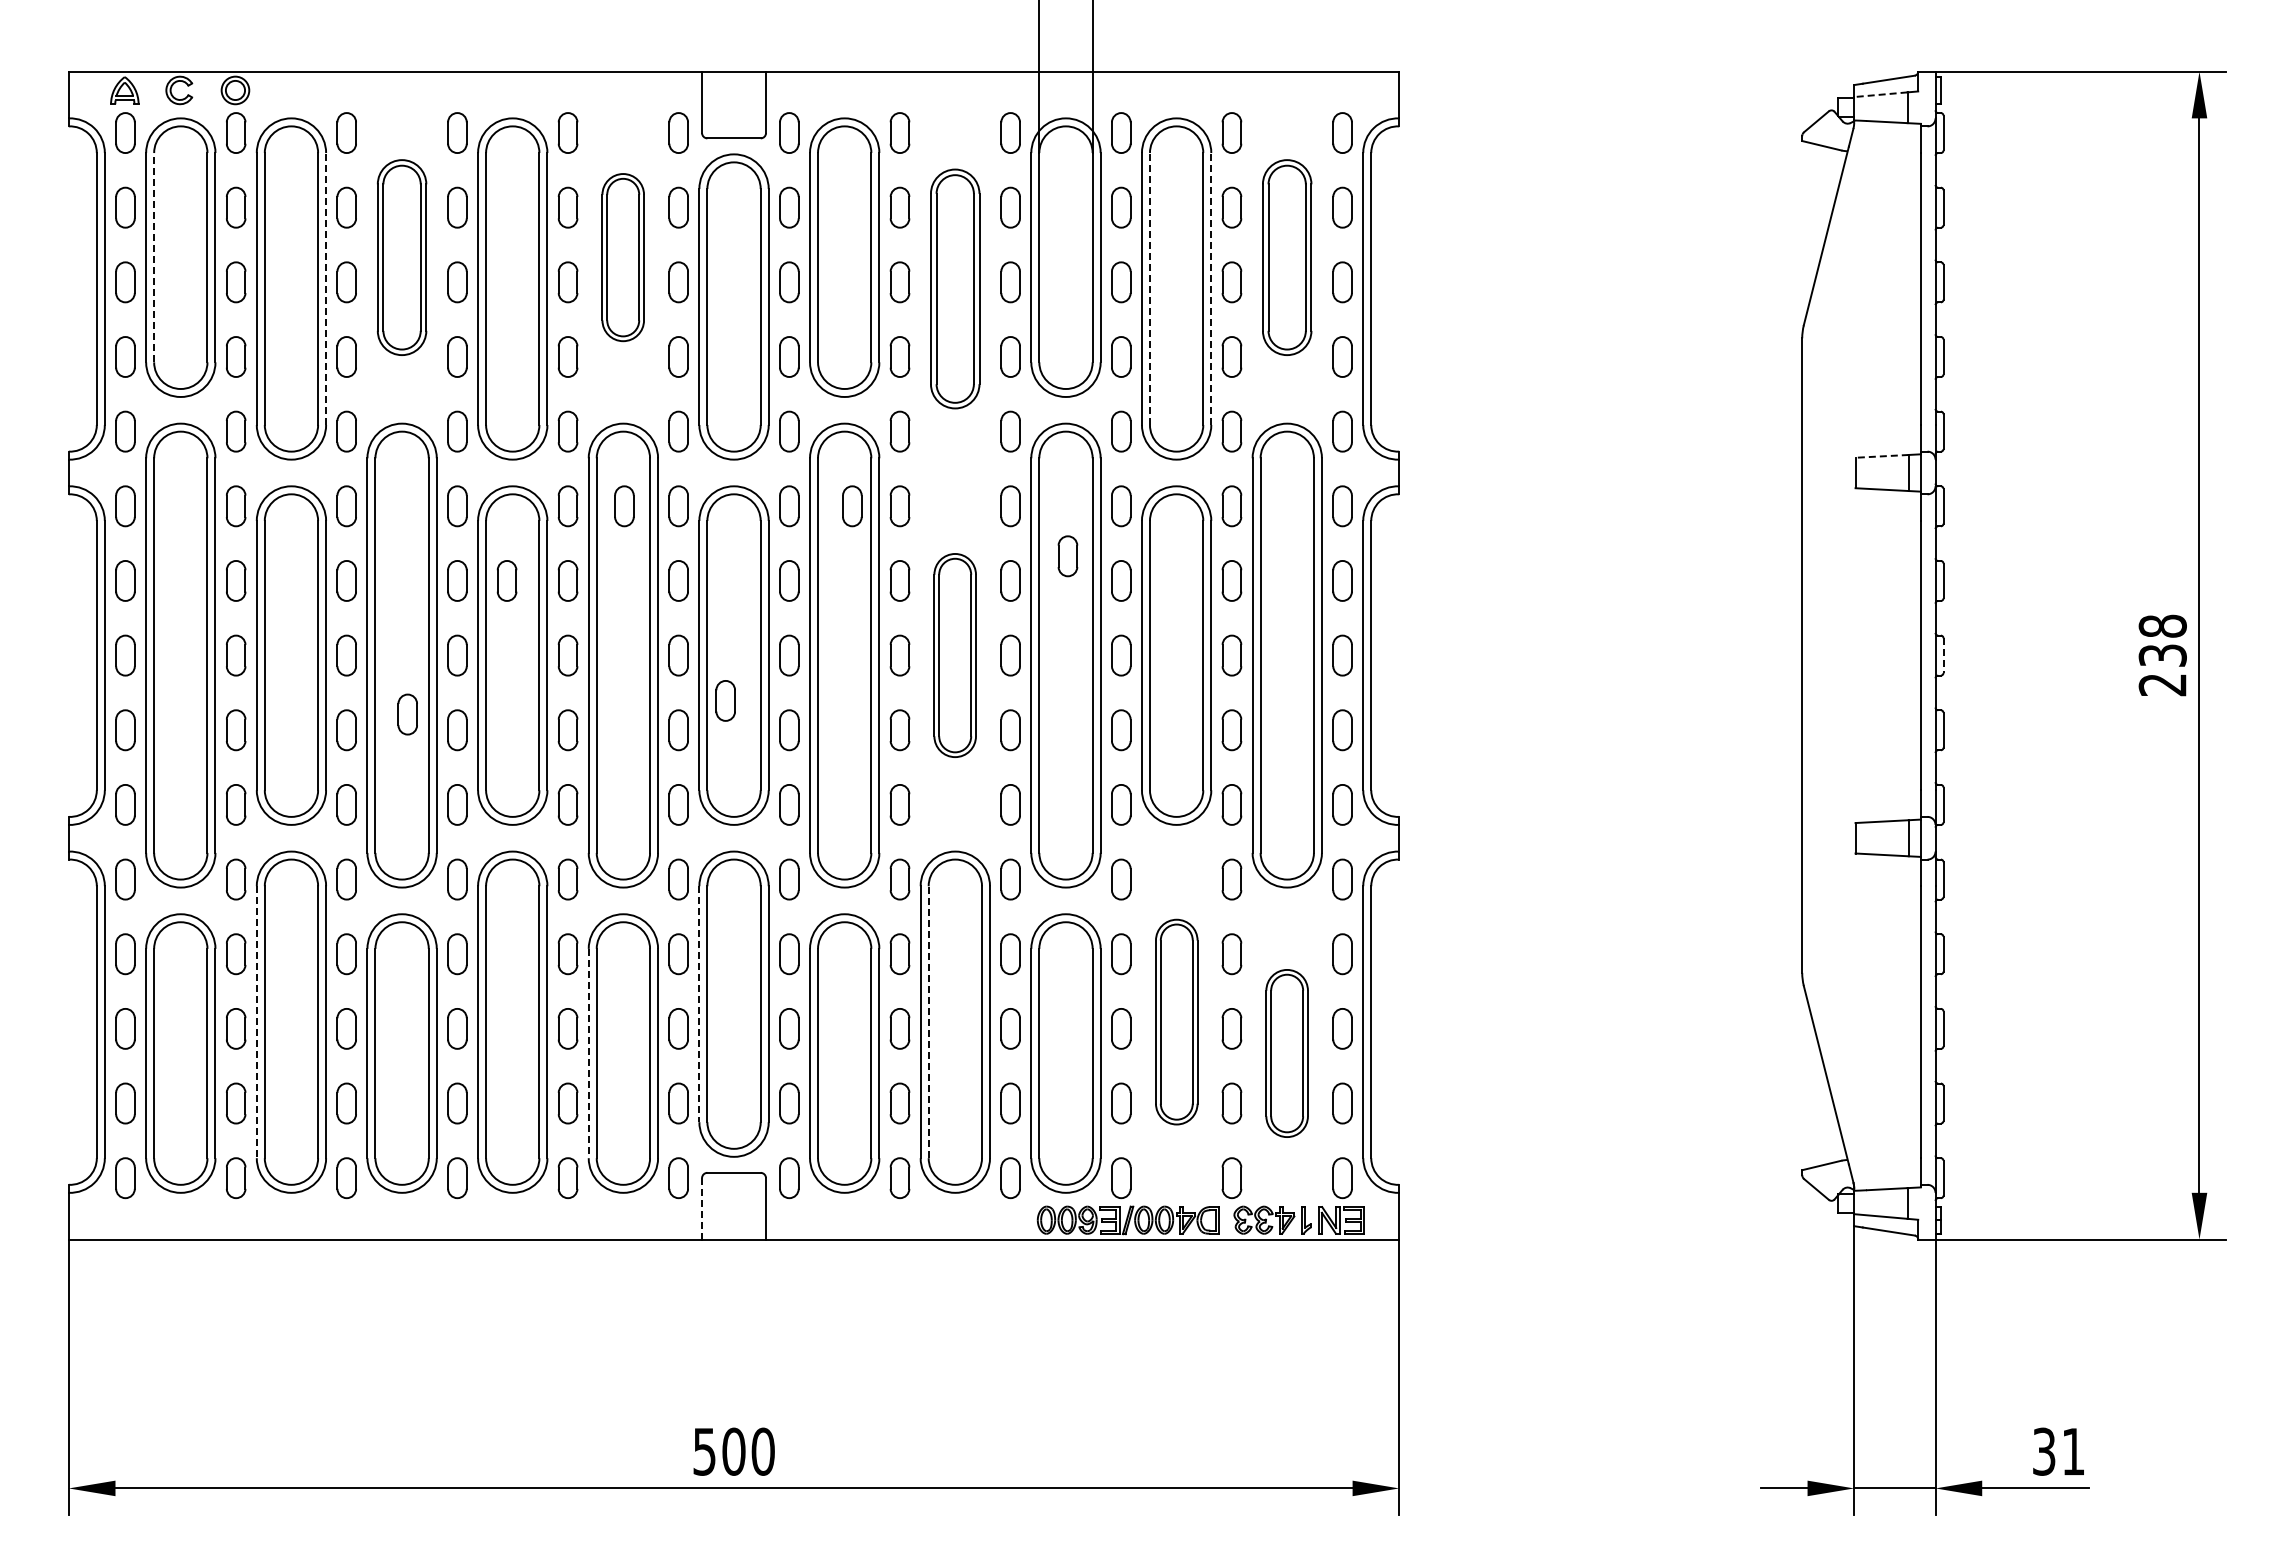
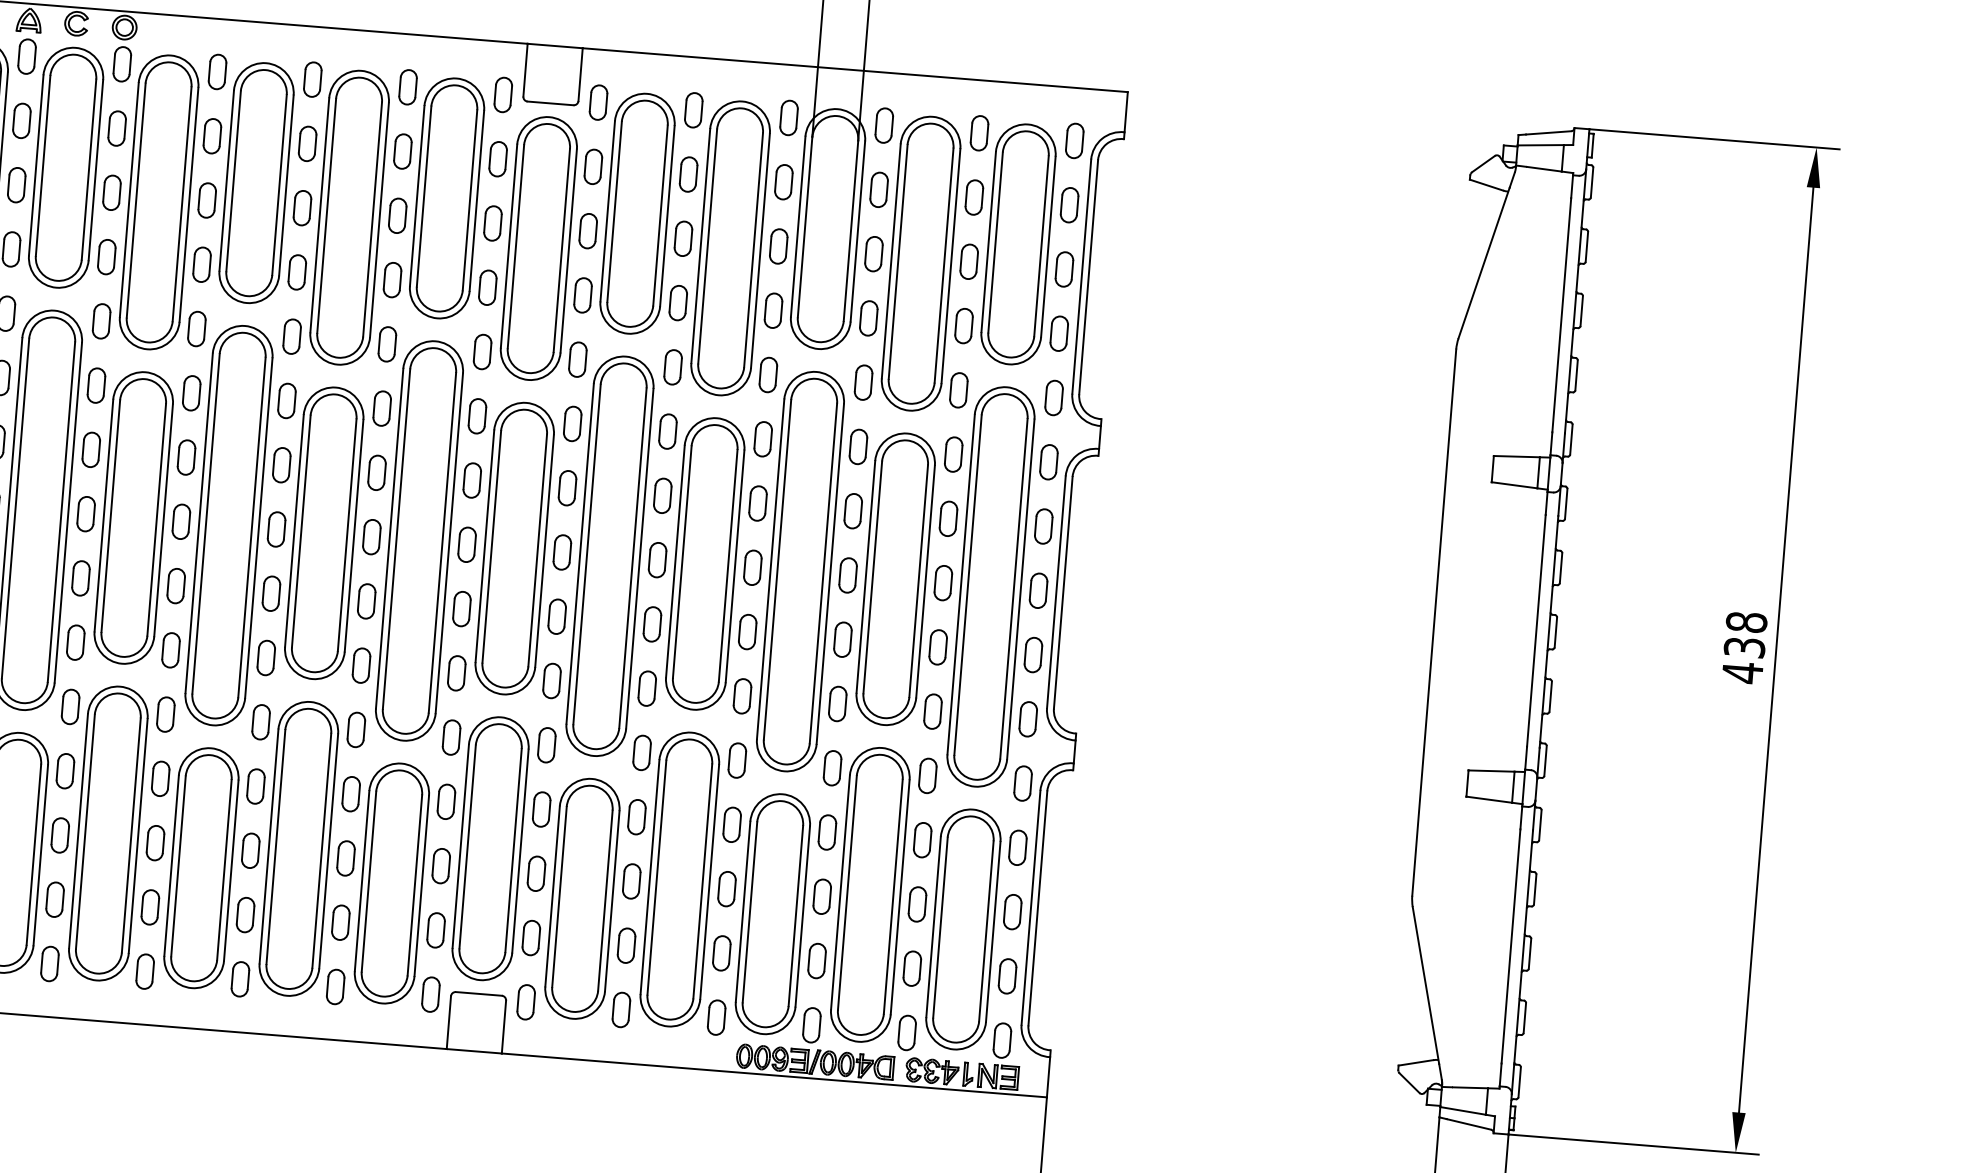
line: (1880, 94) -> (1540, 145), dashed -> solid
line: (154, 257) -> (43, 165), dashed -> solid
part: (401, 257) -> (256, 182), size x1.43
part: (622, 257) -> (446, 198), size x1.67
part: (1286, 257) -> (1017, 244), size x1.43
part: (954, 288) -> (729, 247), size x1.43
line: (326, 289) -> (189, 205), dashed -> solid
line: (1149, 289) -> (897, 262), dashed -> solid
line: (1211, 289) -> (951, 266), dashed -> solid
line: (1882, 456) -> (1517, 456), dashed -> solid
part: (624, 506) -> (430, 412), removed
part: (852, 506) -> (627, 428), removed
part: (1067, 556) -> (808, 486), removed
part: (506, 580) -> (324, 468), removed
part: (954, 655) -> (704, 563), size x1.67
line: (1943, 656) -> (1555, 633), dashed -> solid
text: (2162, 684) -> (1742, 672), 238 -> 438
part: (725, 700) -> (504, 586), removed
part: (407, 714) -> (229, 576), removed
line: (699, 1004) -> (460, 846), dashed -> solid
part: (1176, 1021) -> (870, 894), size x1.67
line: (256, 1022) -> (78, 831), dashed -> solid
line: (928, 1022) -> (656, 877), dashed -> solid
line: (588, 1053) -> (361, 881), dashed -> solid
part: (1286, 1053) -> (962, 929), size x1.67
line: (702, 1208) -> (449, 1022), dashed -> solid

